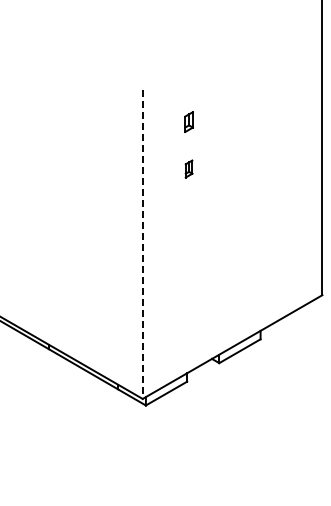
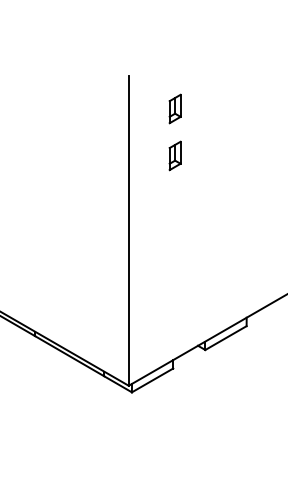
part: (188, 121) -> (174, 108), size x1.43
part: (188, 168) -> (174, 155), size x1.67
line: (142, 244) -> (128, 231), dashed -> solid

